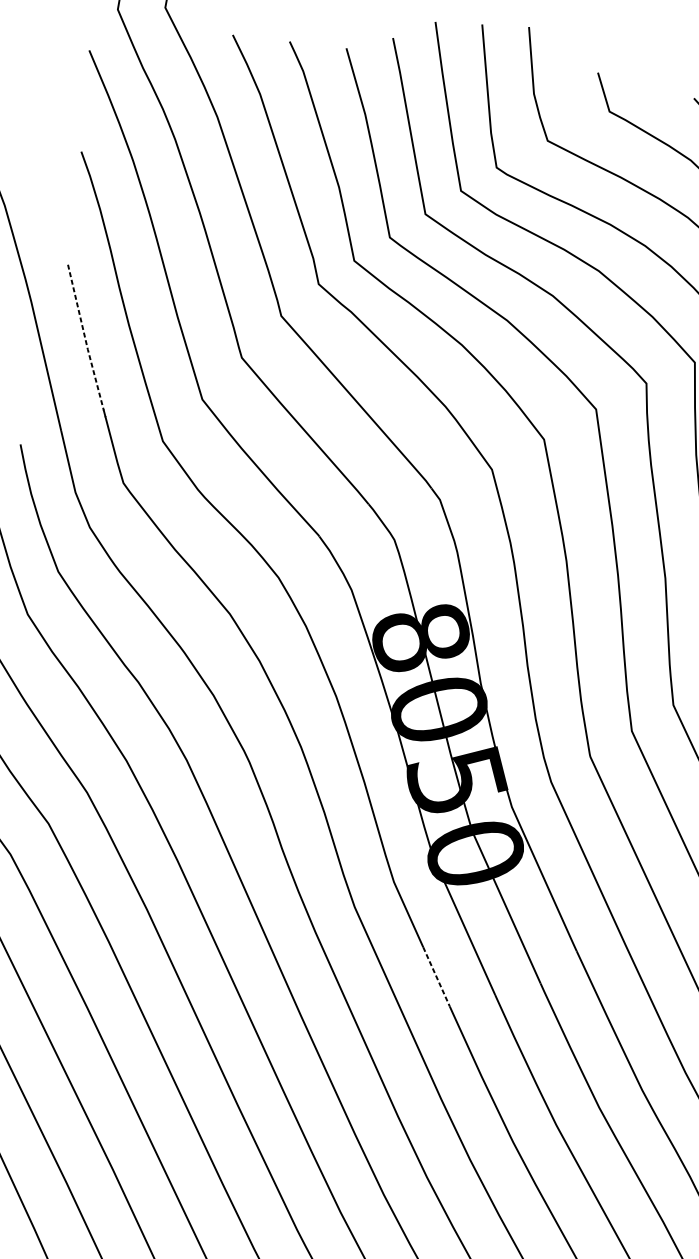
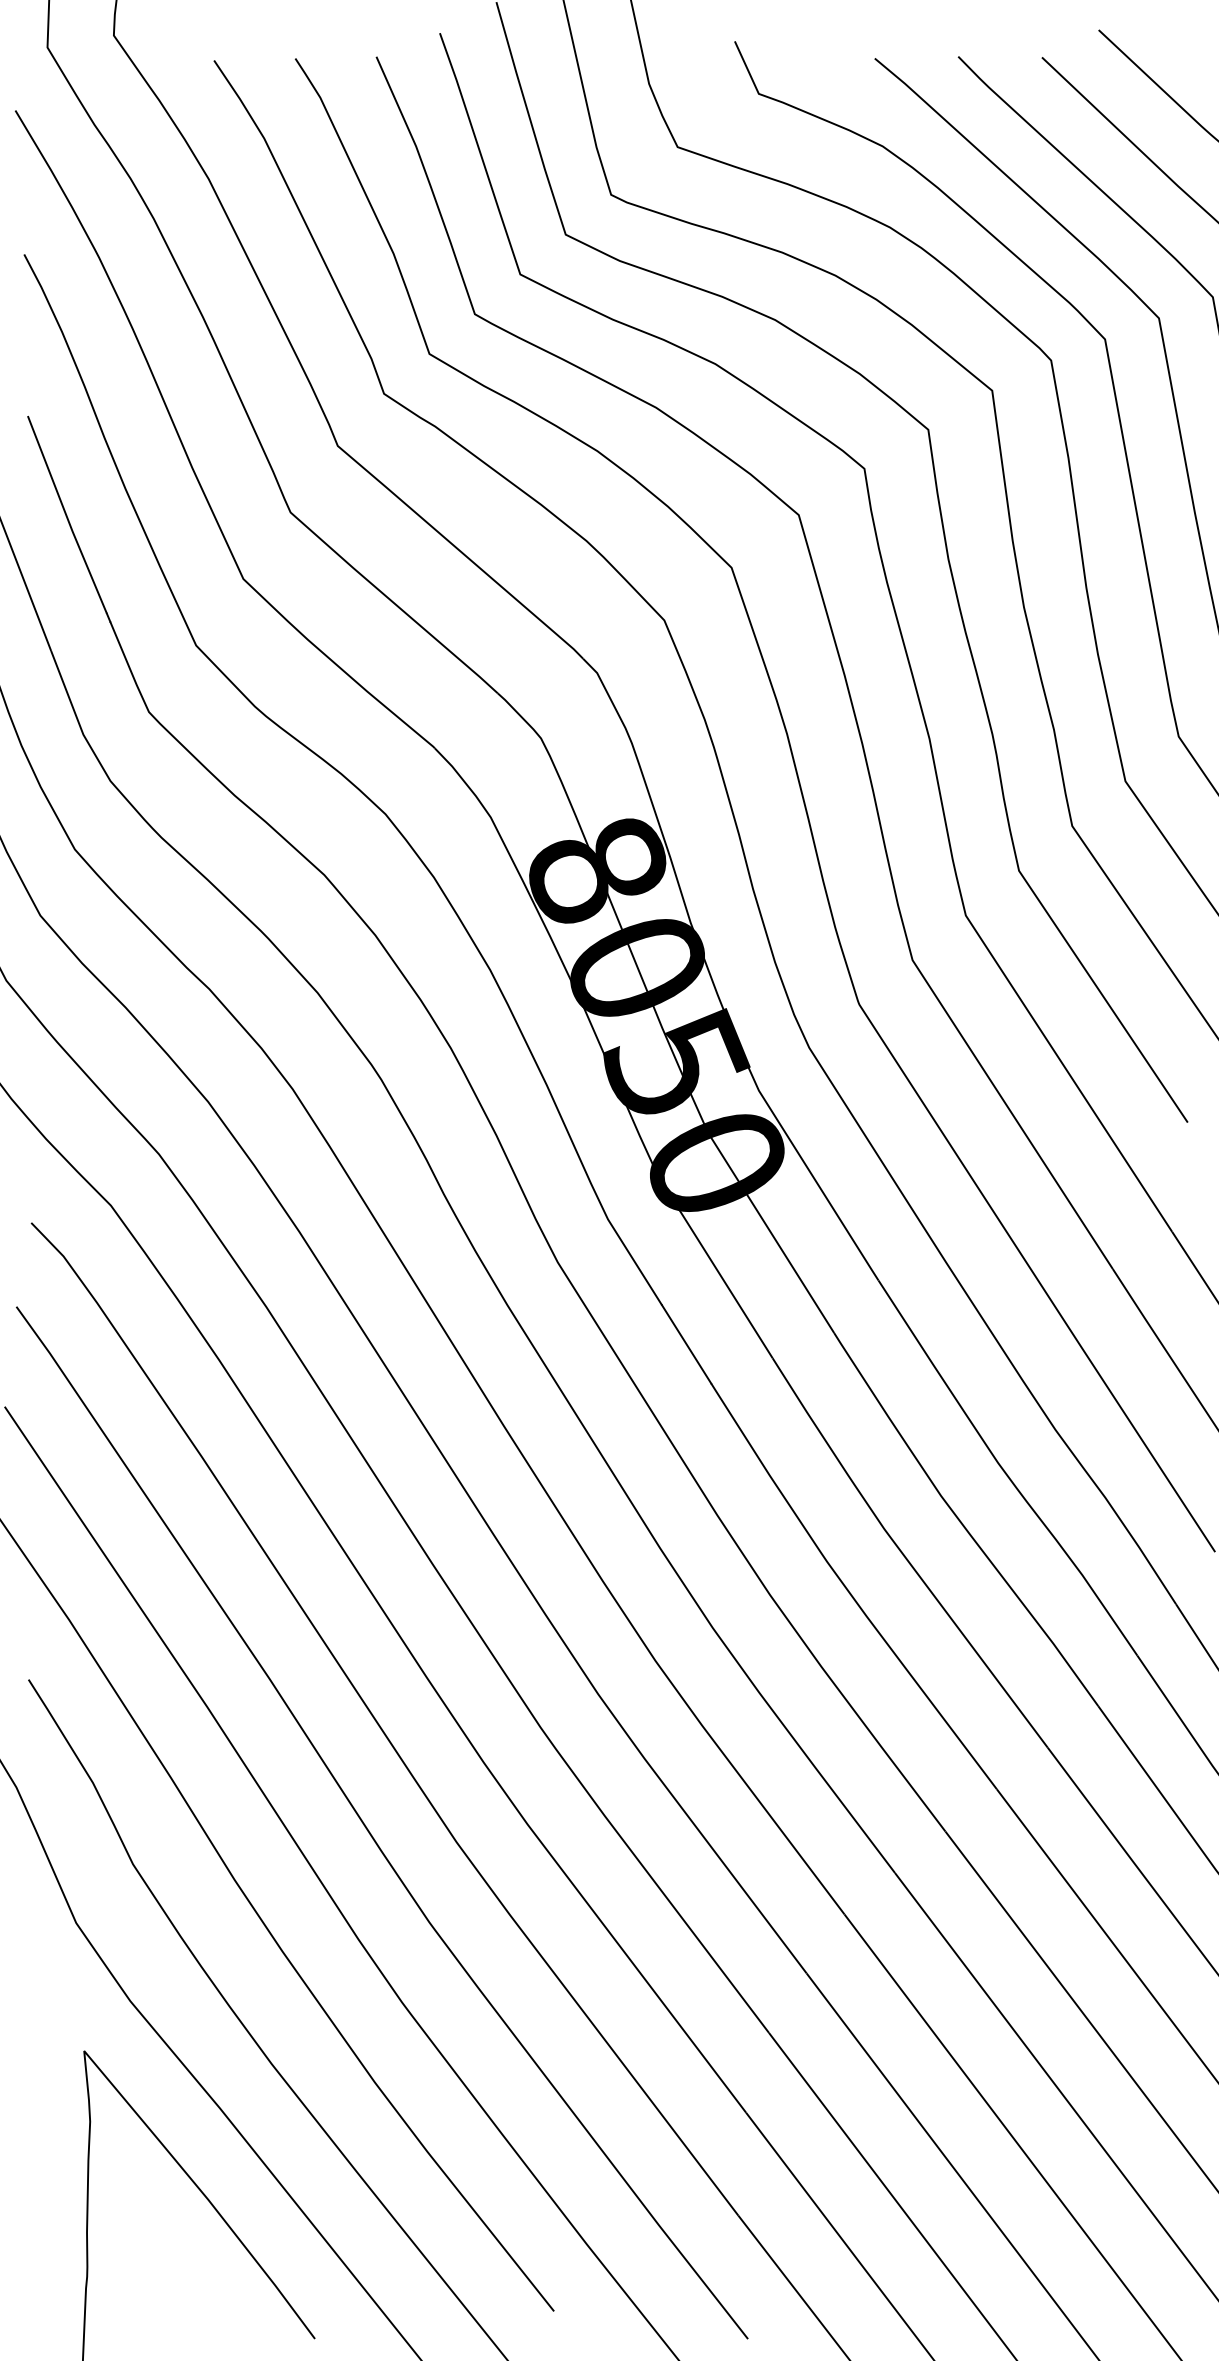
line: (85, 338) -> (66, 516), dashed -> solid
line: (436, 977) -> (686, 1344), dashed -> solid

